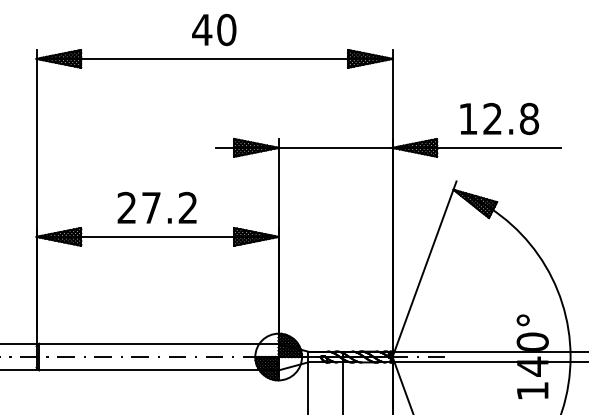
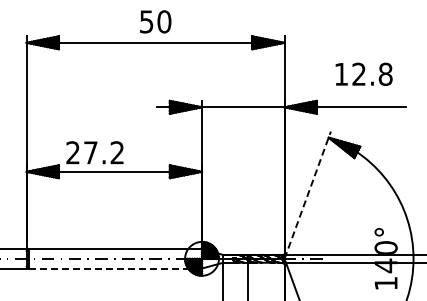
text: (202, 29) -> (146, 21), 40 -> 50
text: (498, 117) -> (363, 73), moved
text: (156, 207) -> (94, 152), moved
line: (424, 269) -> (307, 195), solid -> dashed
line: (159, 370) -> (115, 268), solid -> dashed

